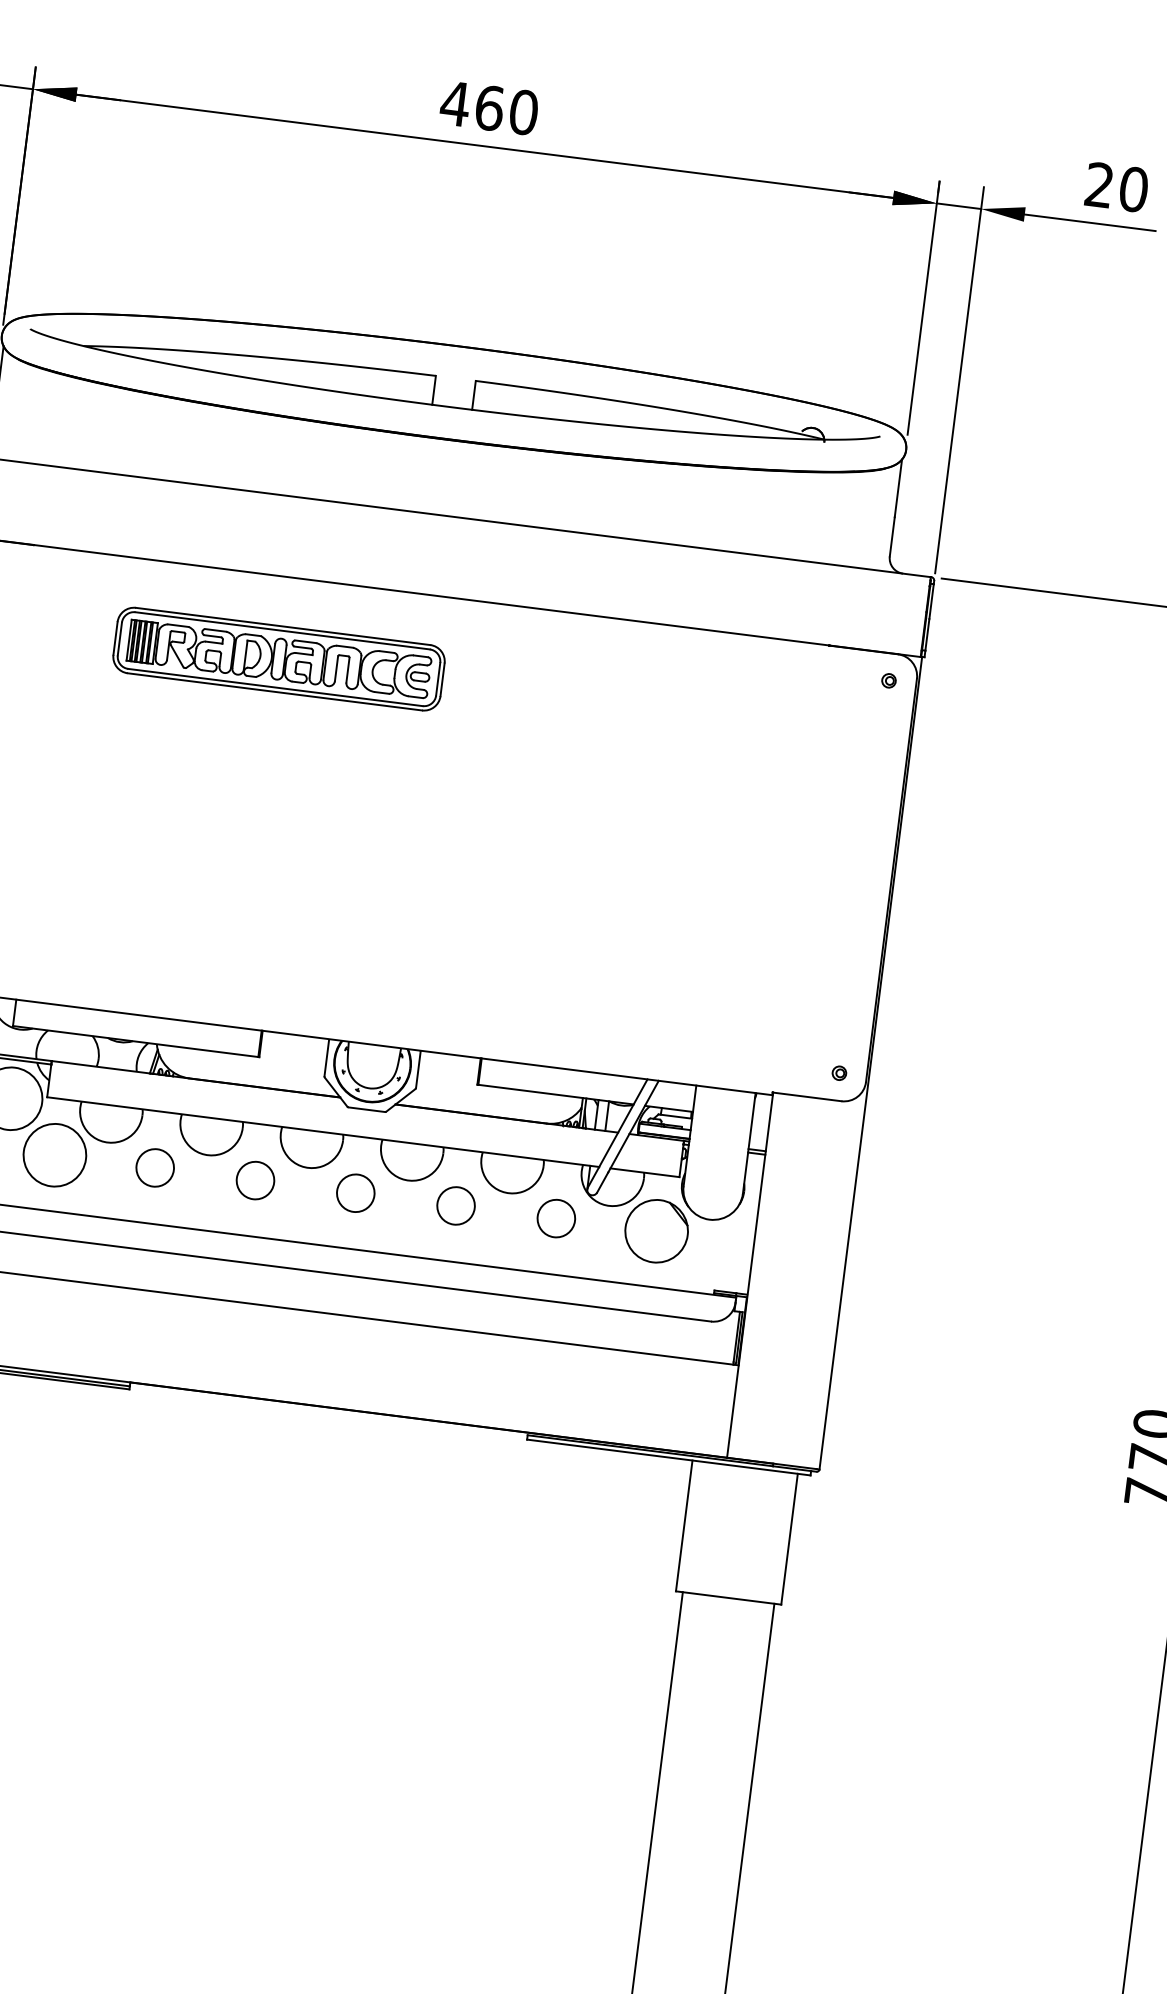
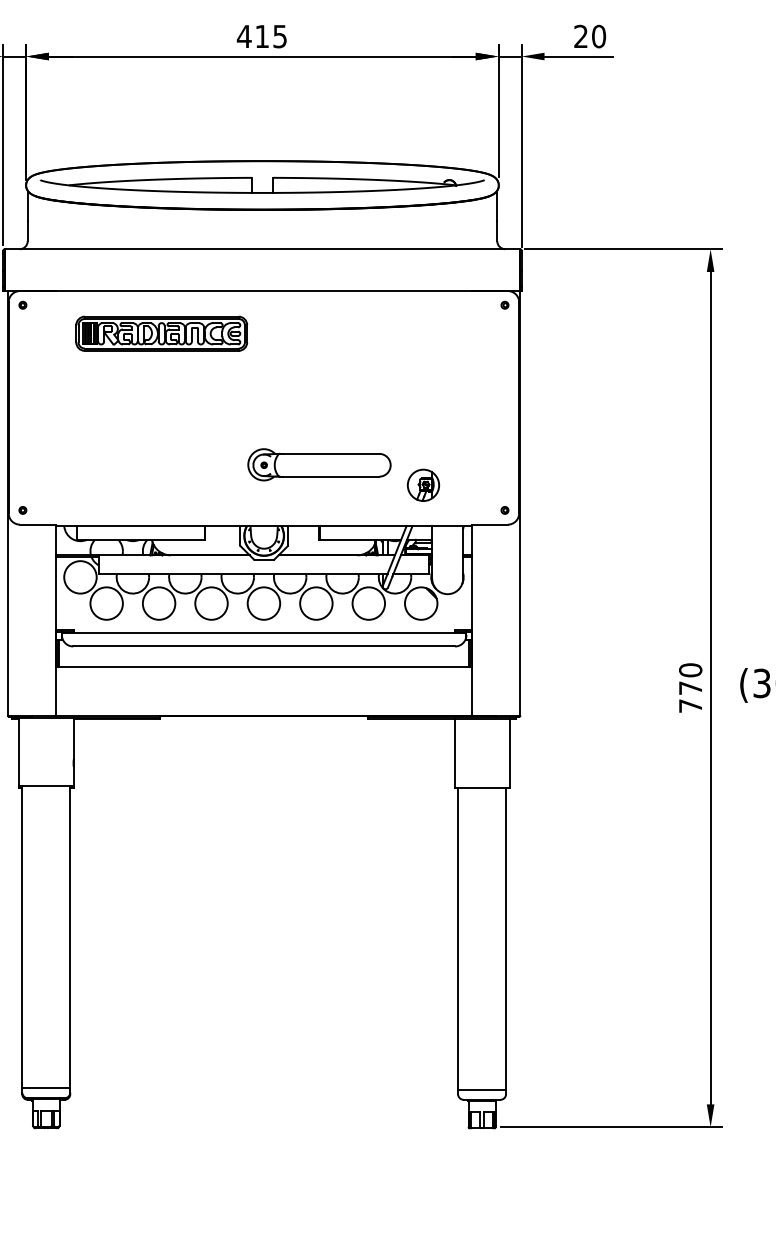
text: (507, 110) -> (271, 36), 460 -> 415
part: (278, 658) -> (161, 333), moved
part: (495, 940) -> (319, 464), added
part: (689, 1003) -> (423, 484), added
circle: (154, 1167) -> (158, 603), size x1.67
circle: (255, 1180) -> (211, 603), size x1.67
circle: (354, 1192) -> (263, 603), size x1.67
circle: (456, 1205) -> (316, 603), size x1.67
circle: (555, 1218) -> (368, 603), size x1.67

